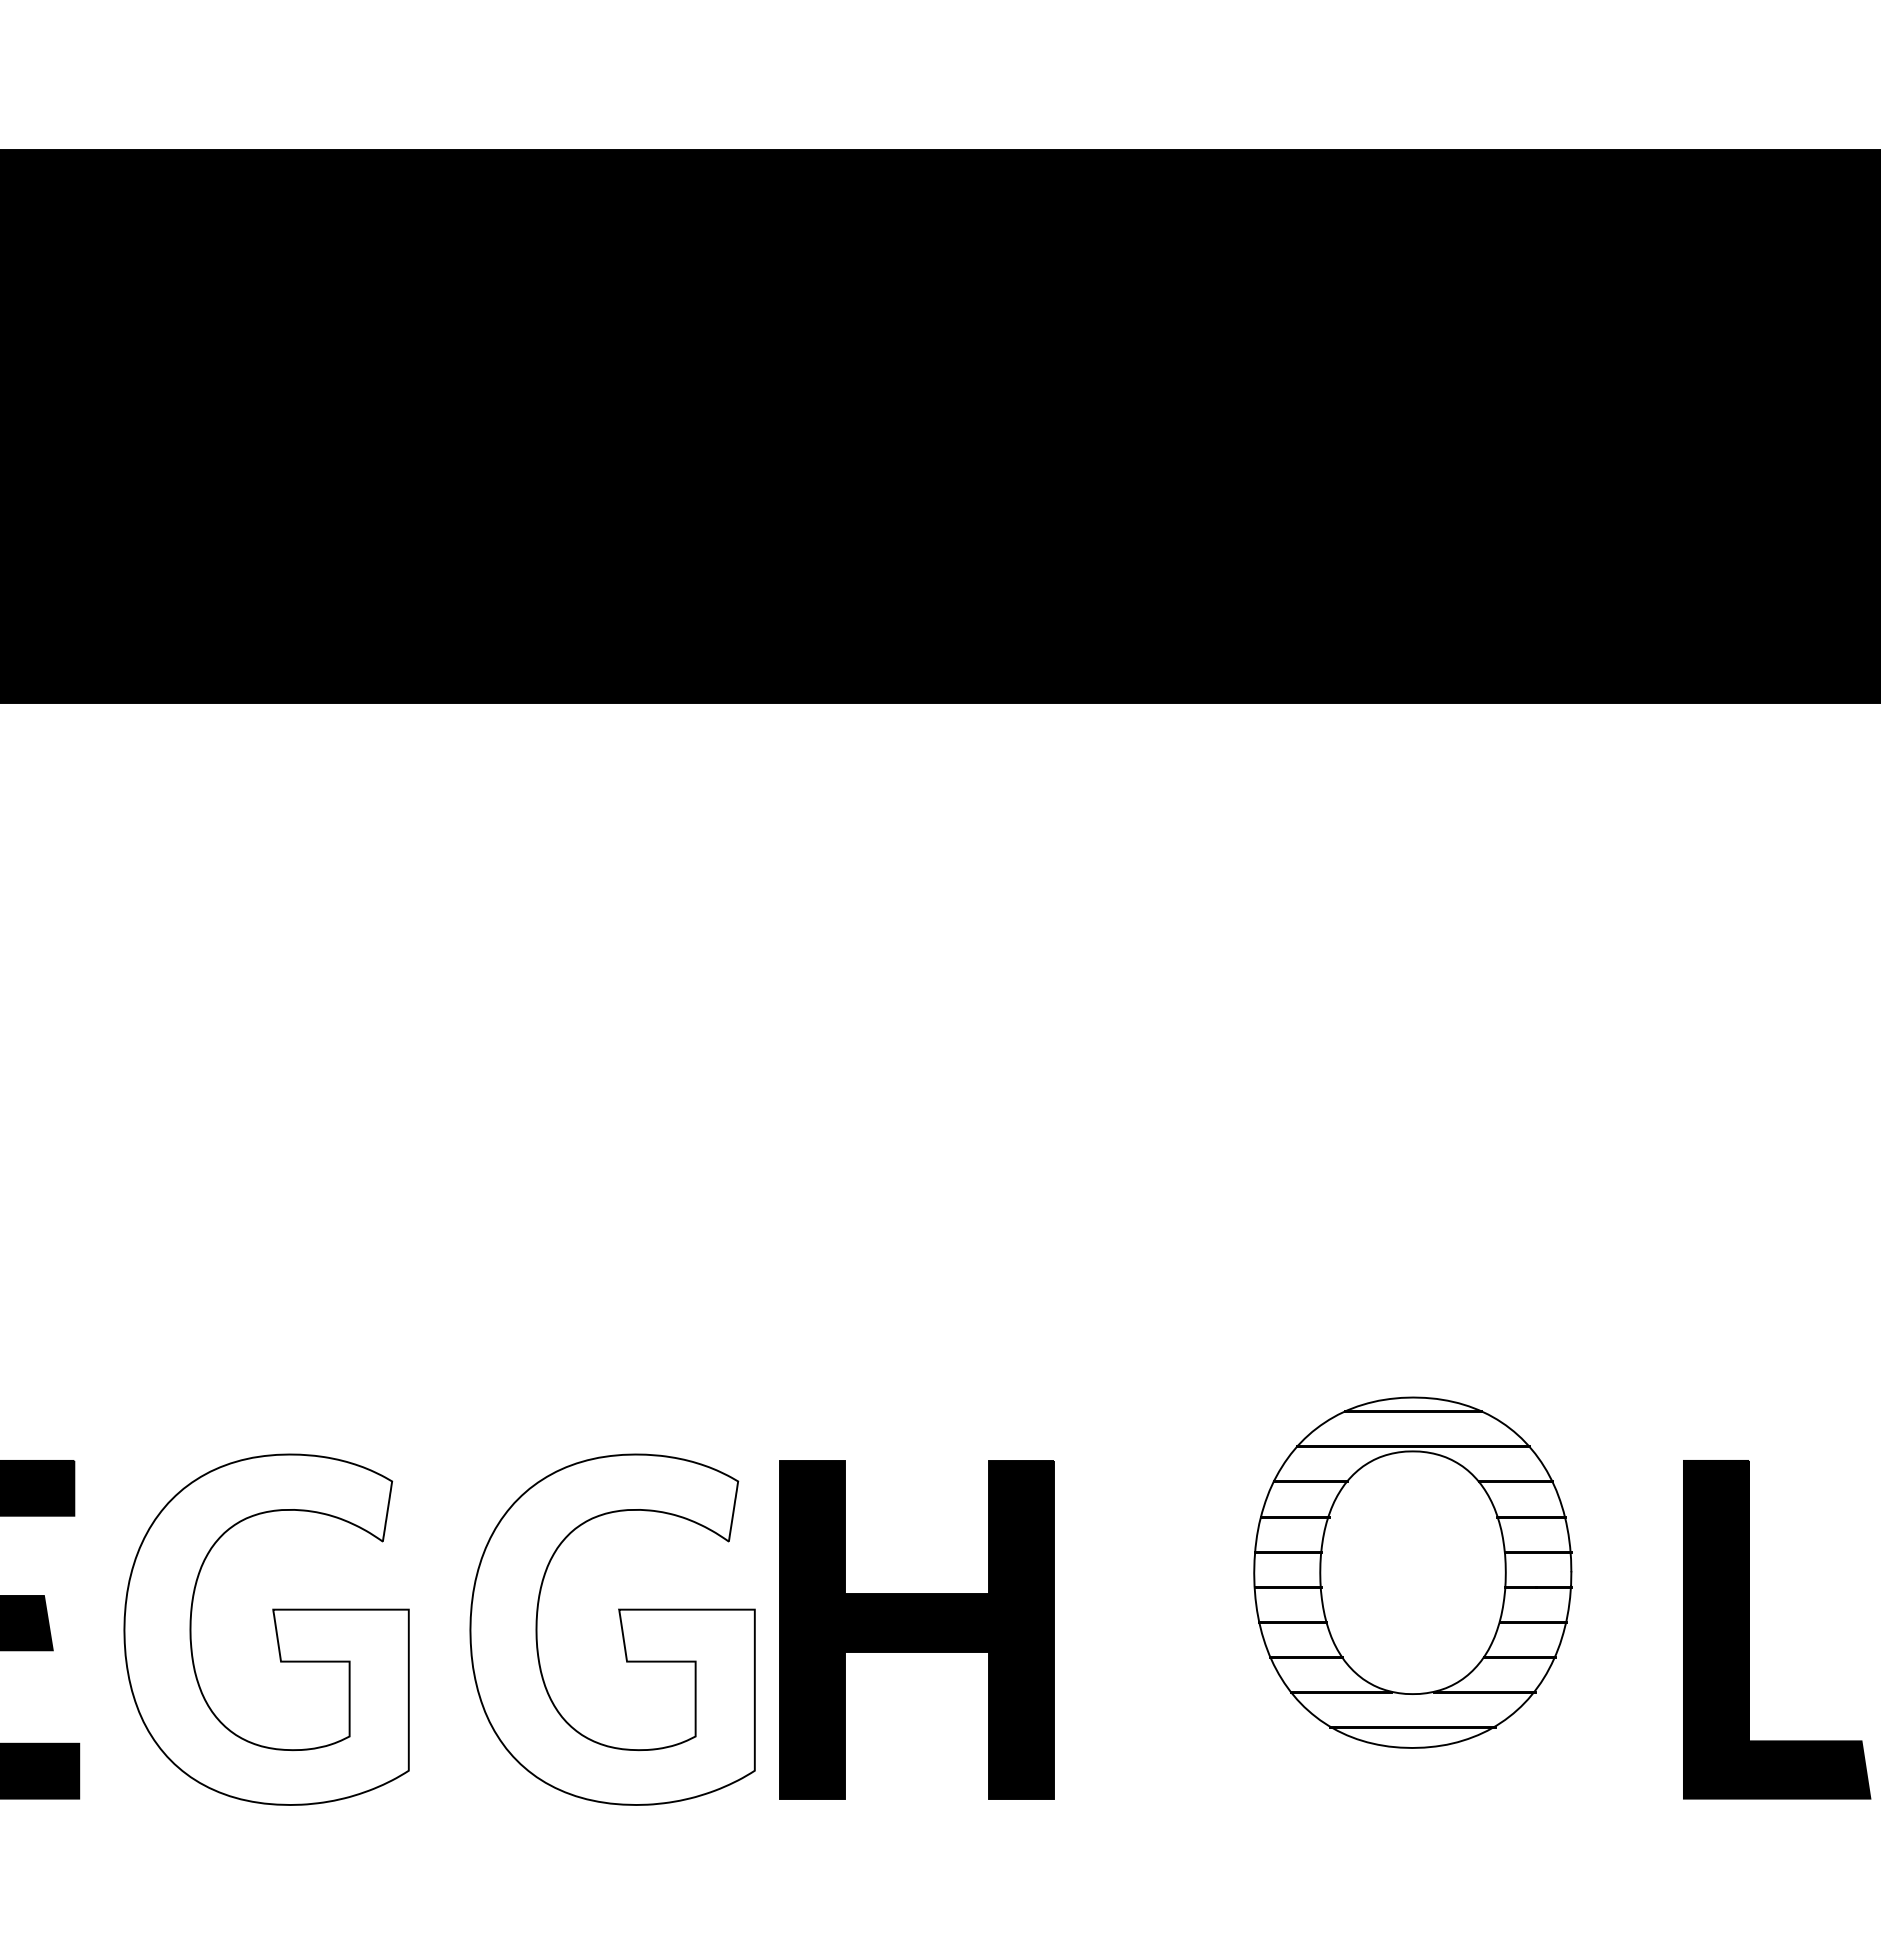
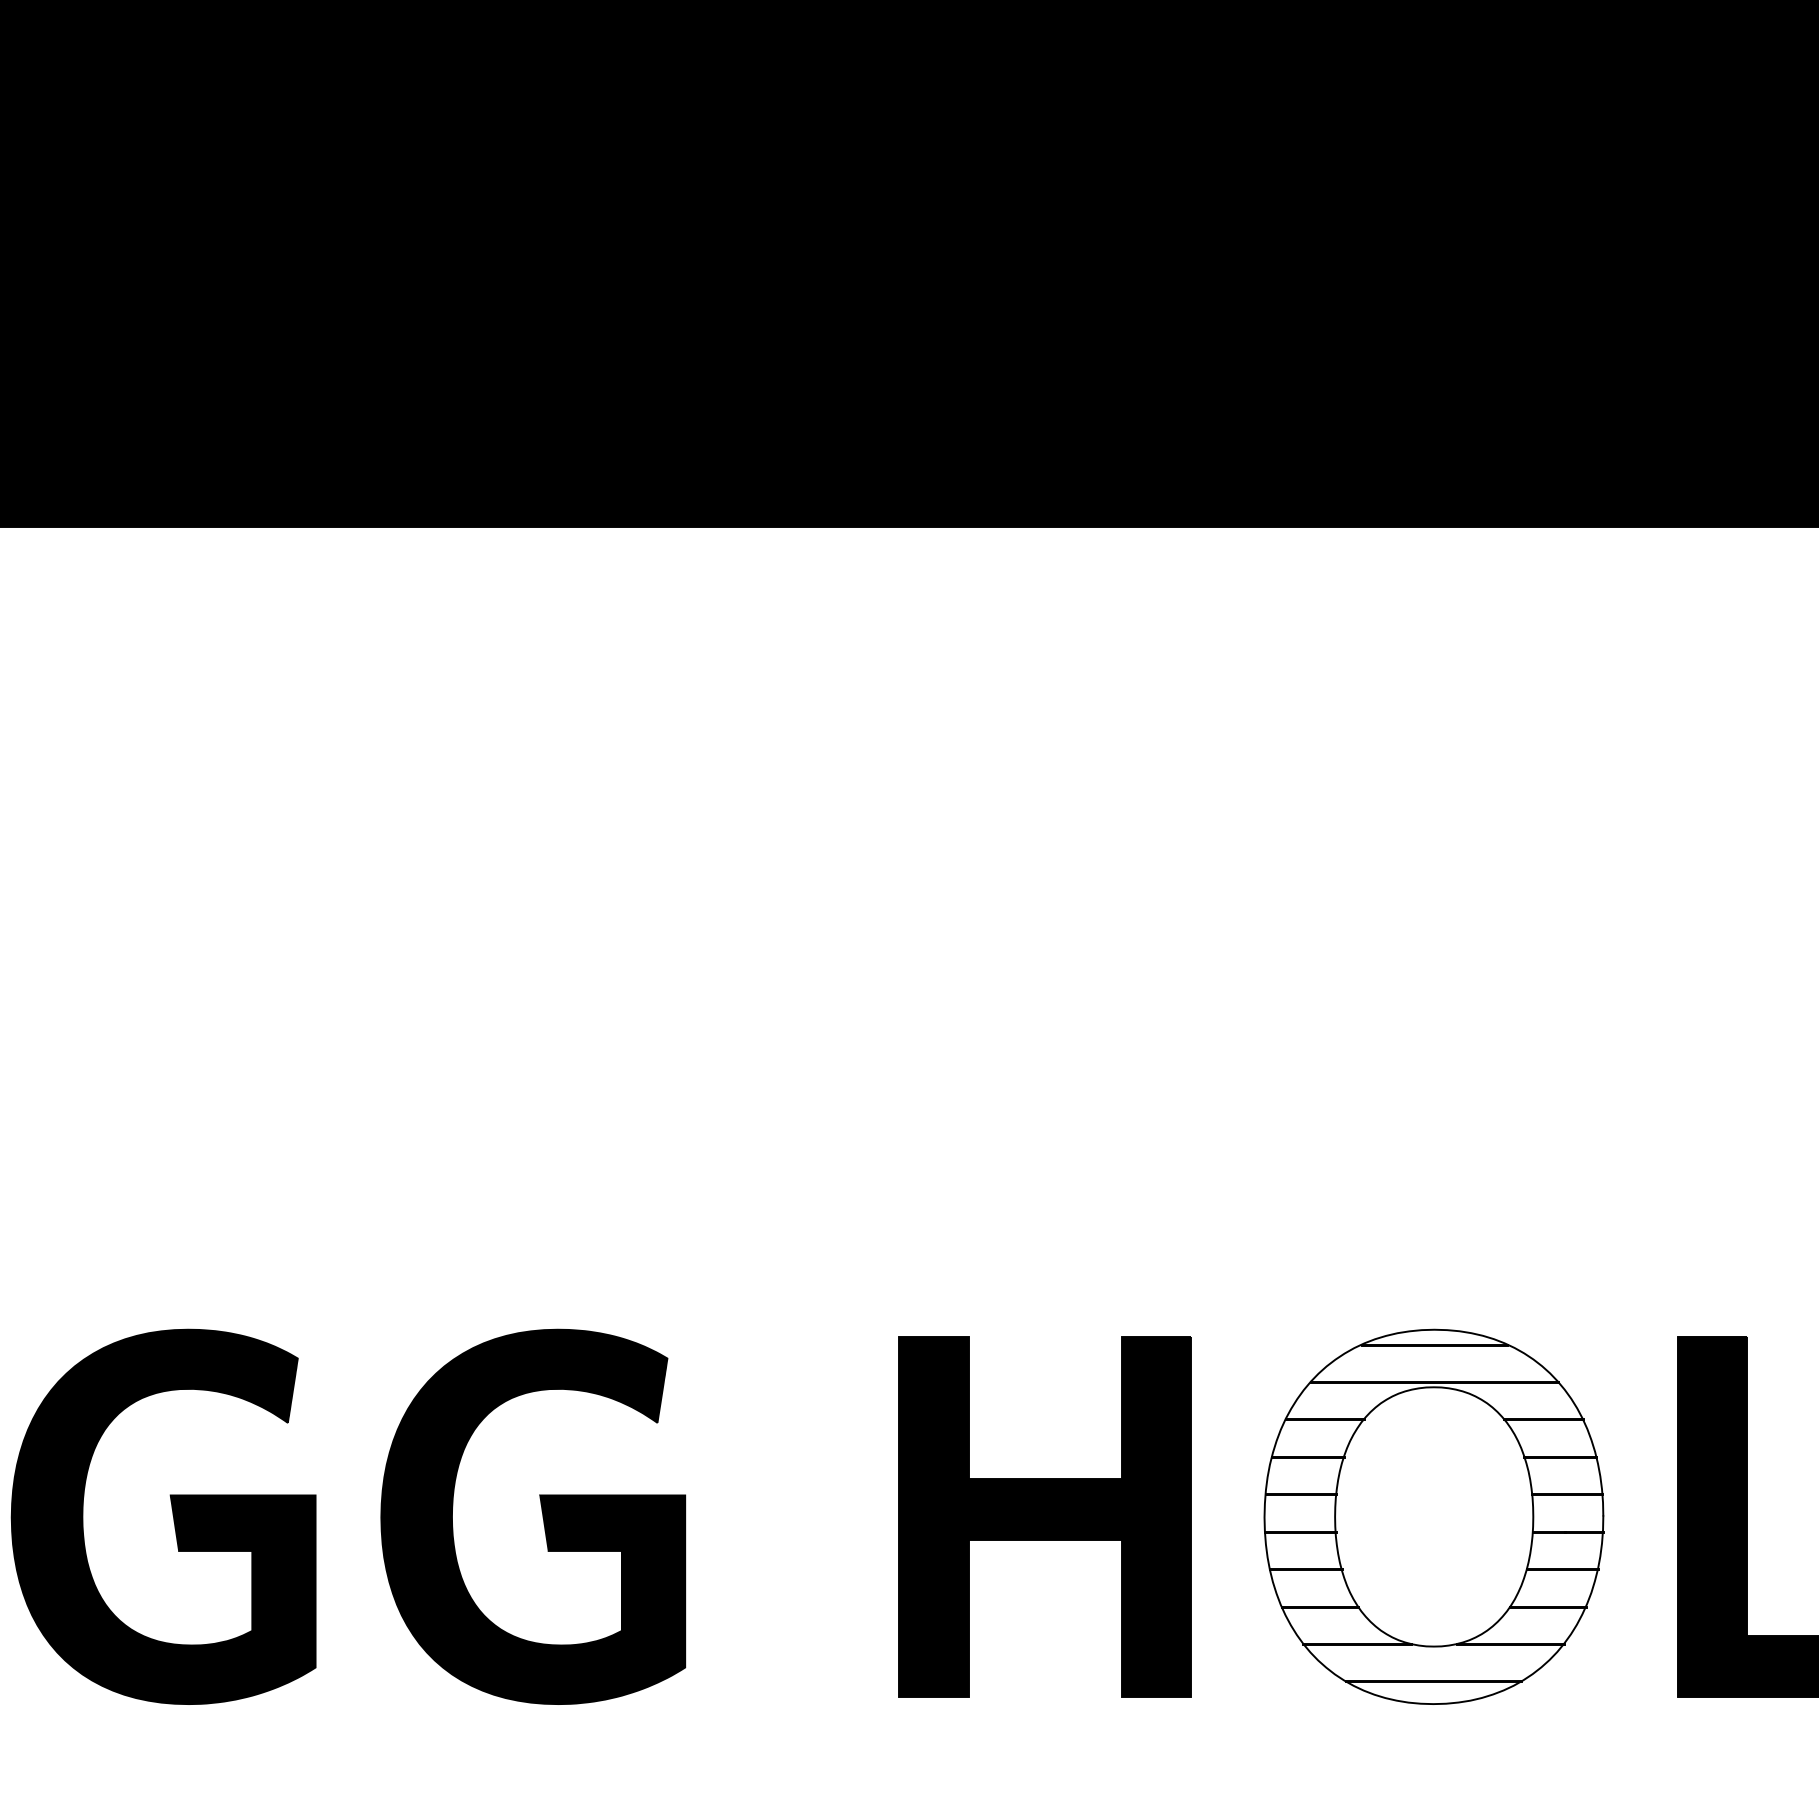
part: (1412, 1572) -> (1433, 1516), moved
fill: (266, 1629) -> (163, 1516), added
fill: (612, 1629) -> (533, 1516), added
part: (916, 1629) -> (1044, 1516), moved

